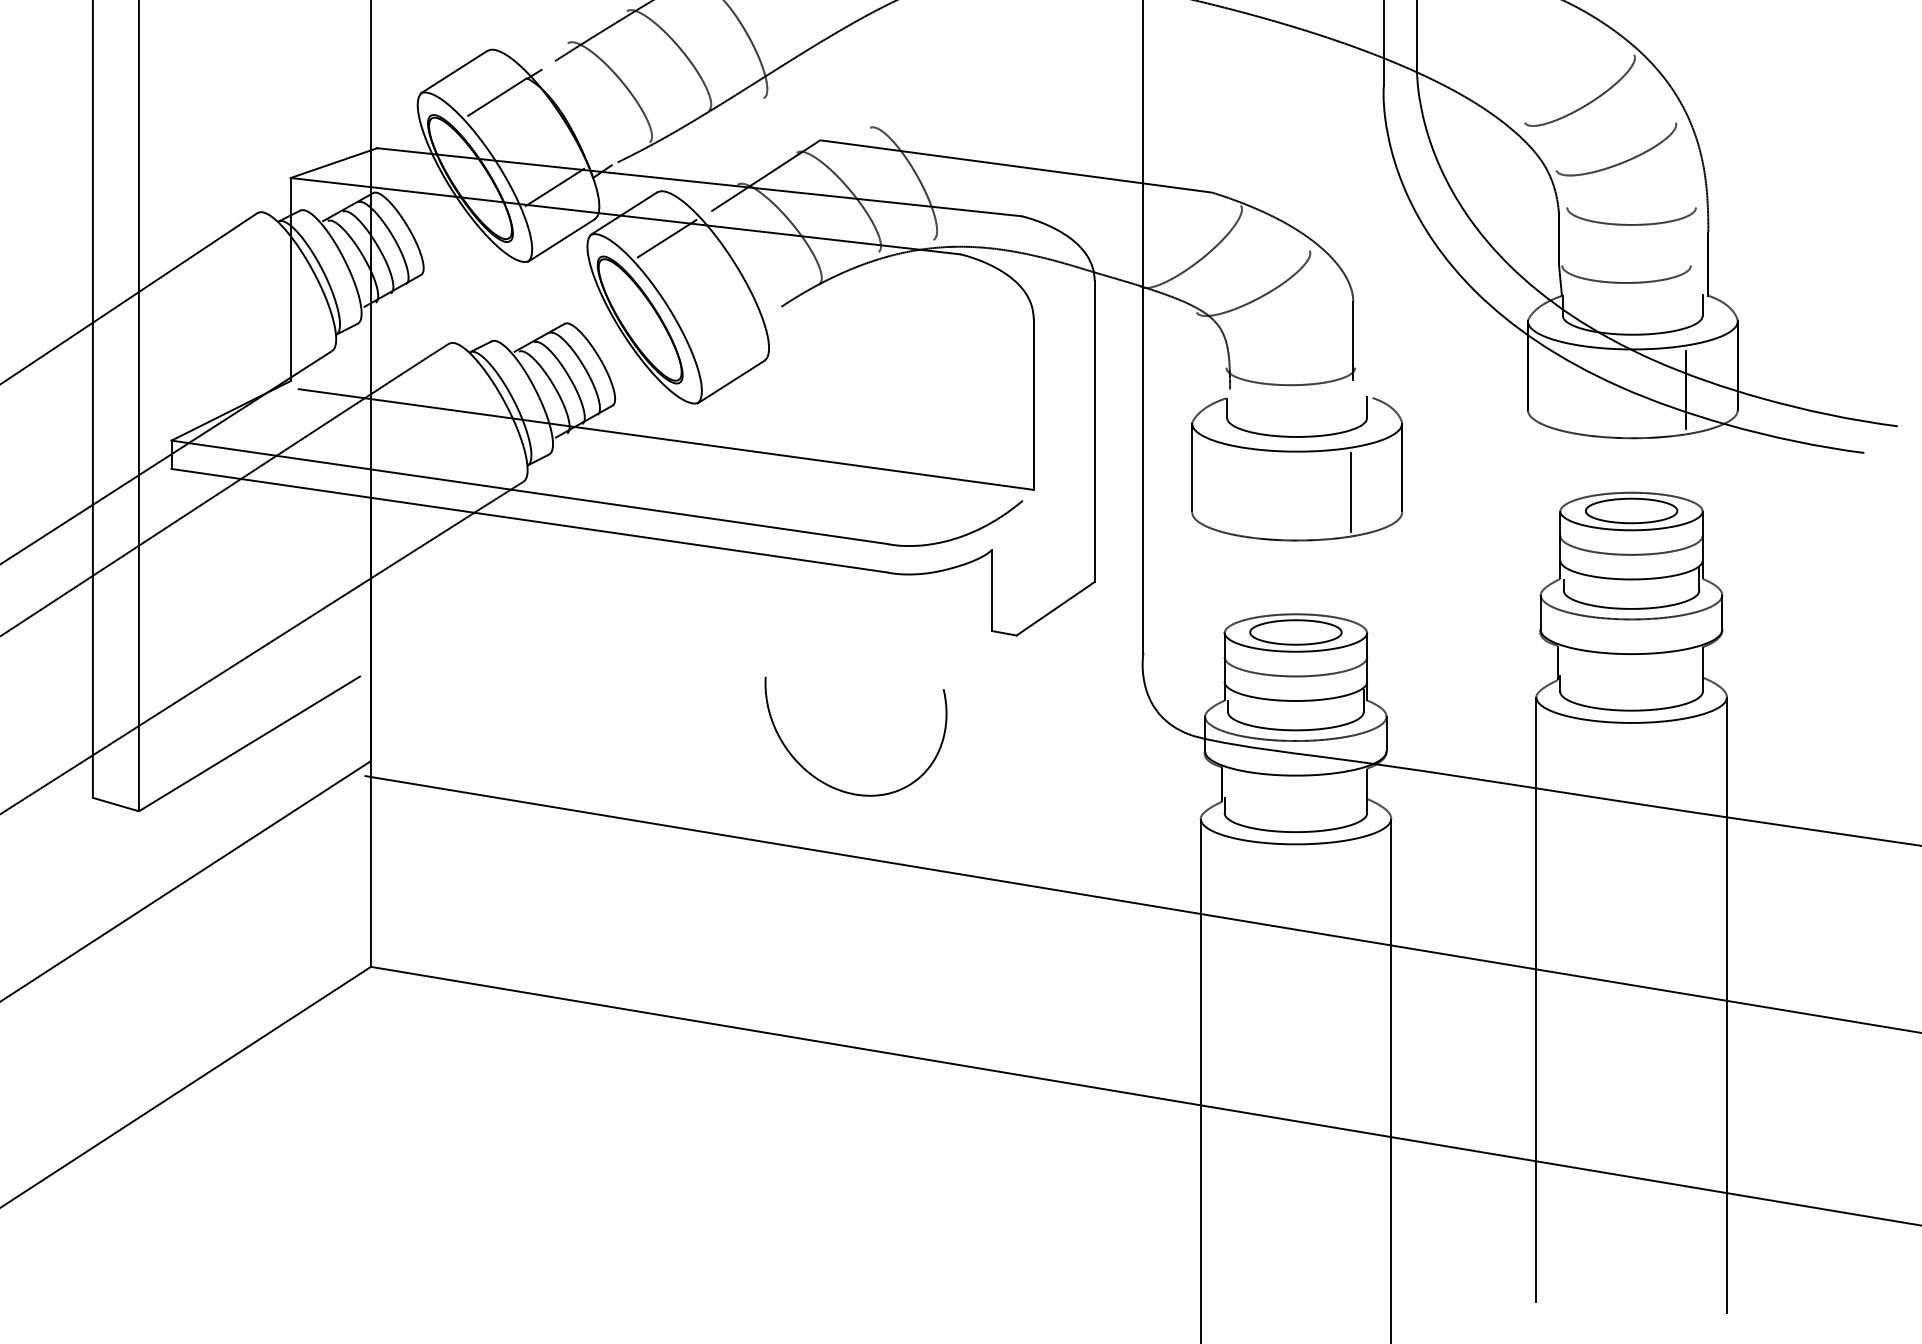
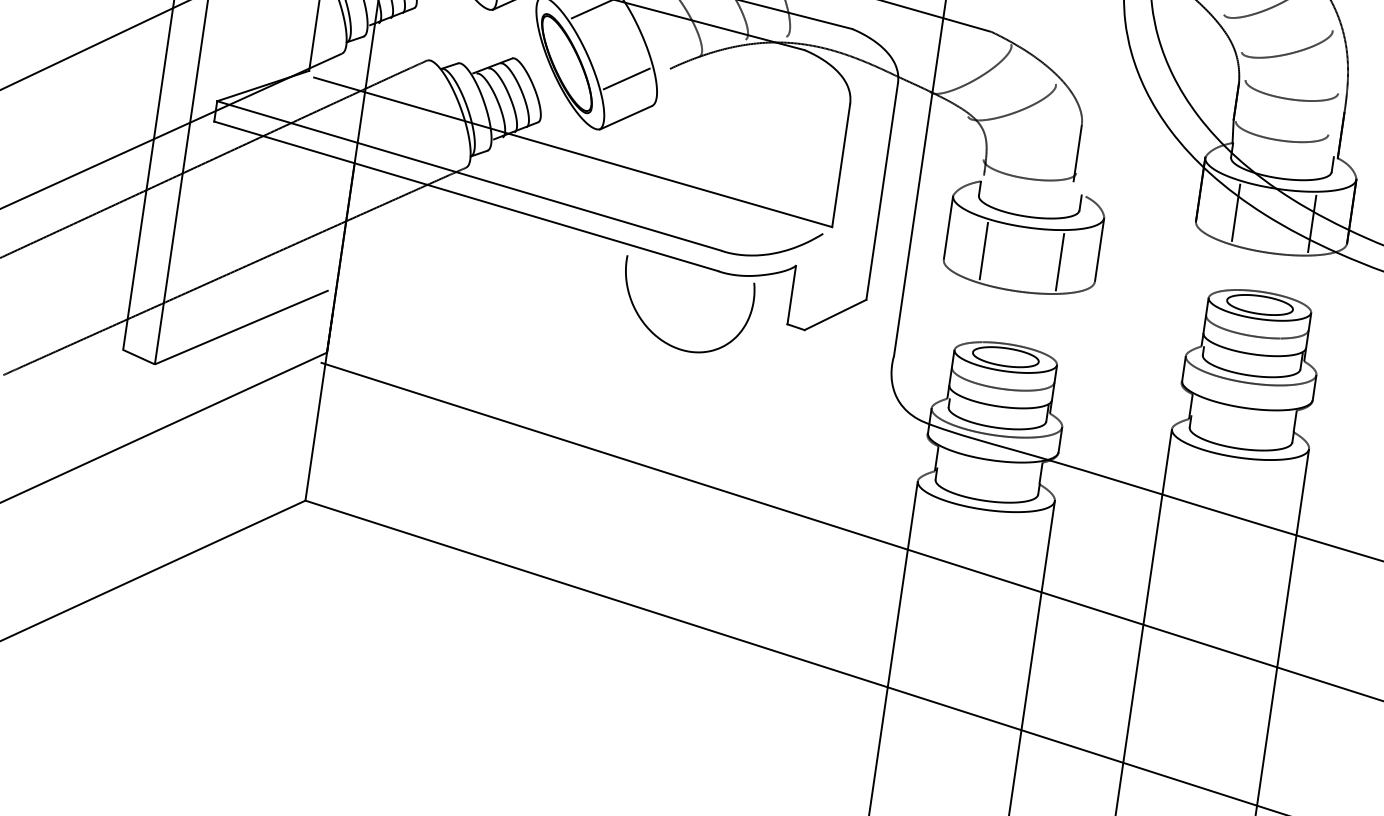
line: (724, 328) -> (626, 78), added
line: (1580, 390) -> (1235, 213), added
line: (1244, 492) -> (983, 251), added
curve: (831, 785) -> (663, 340), moved

